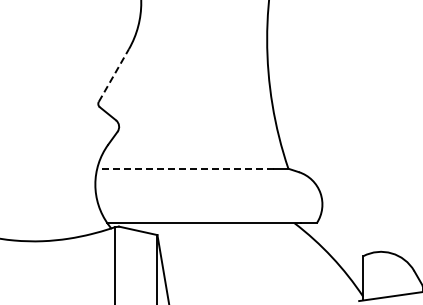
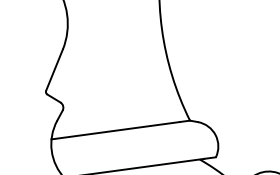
line: (114, 75) -> (54, 70), dashed -> solid
line: (185, 168) -> (115, 130), dashed -> solid

